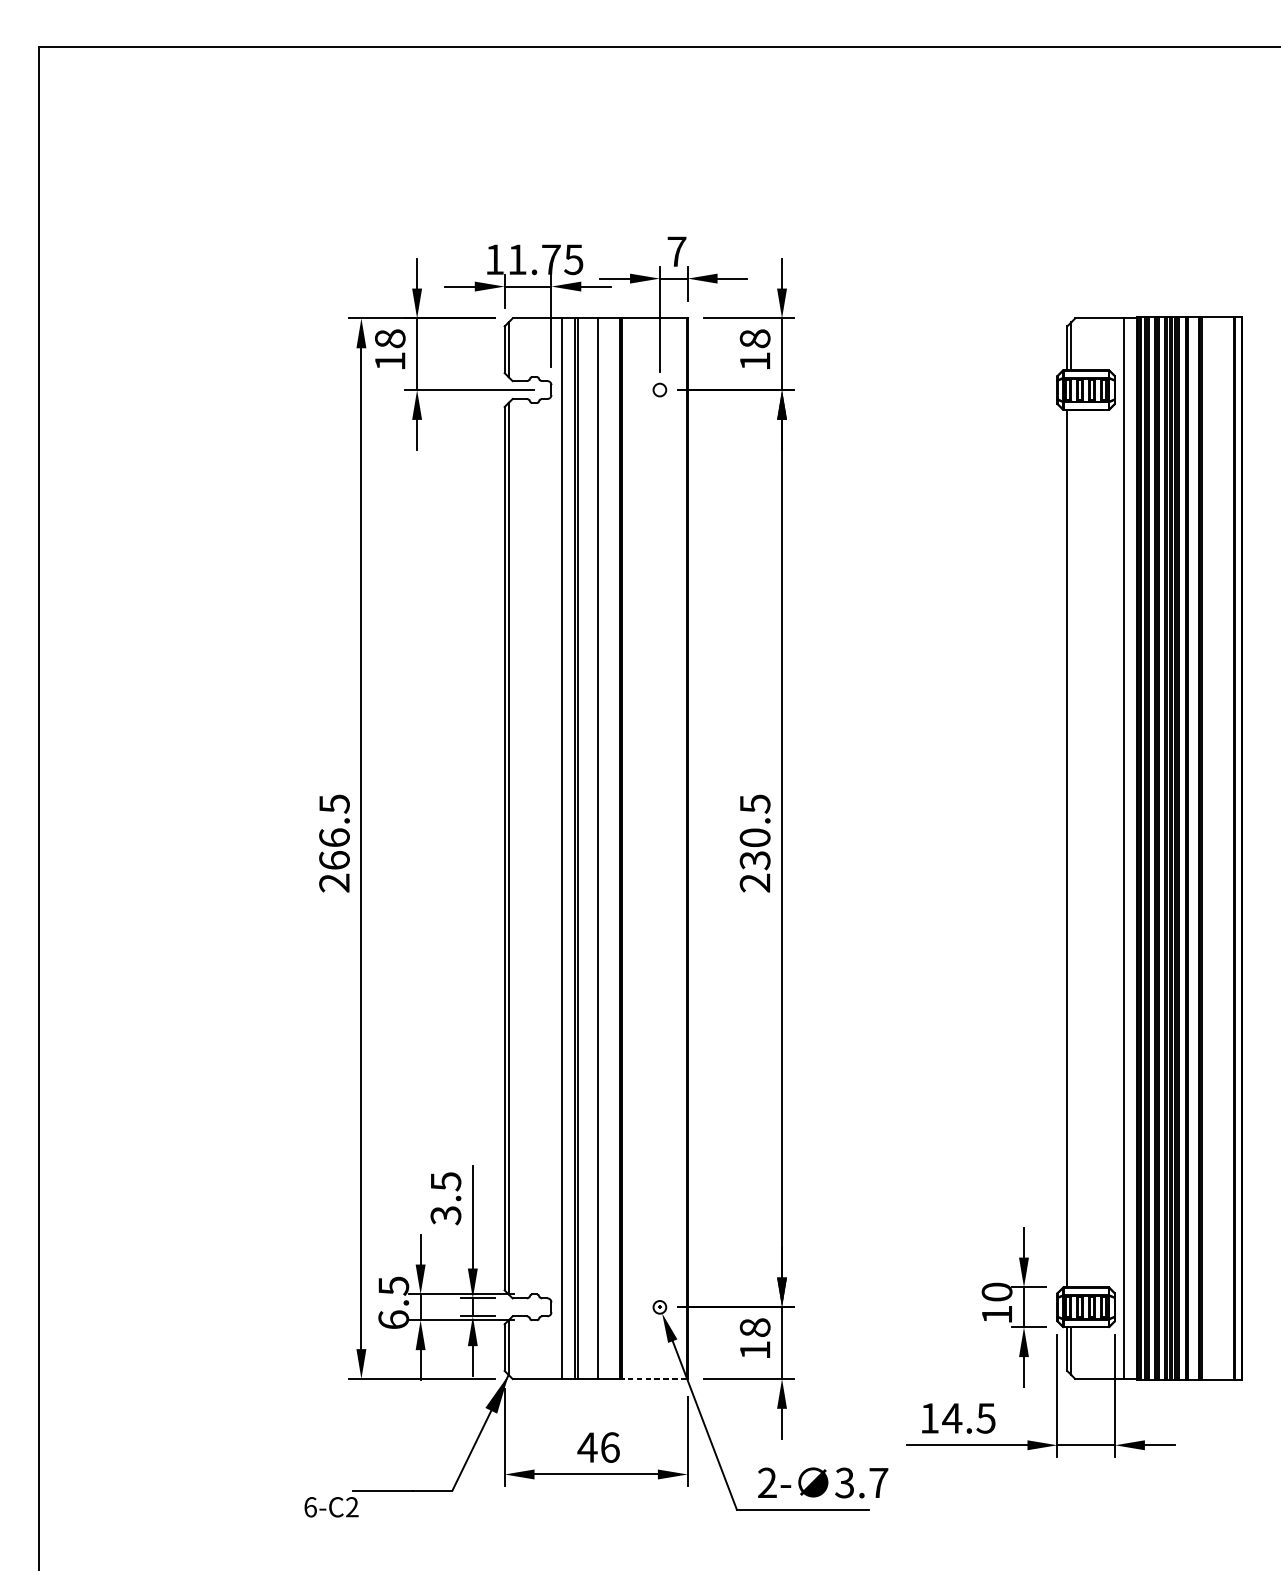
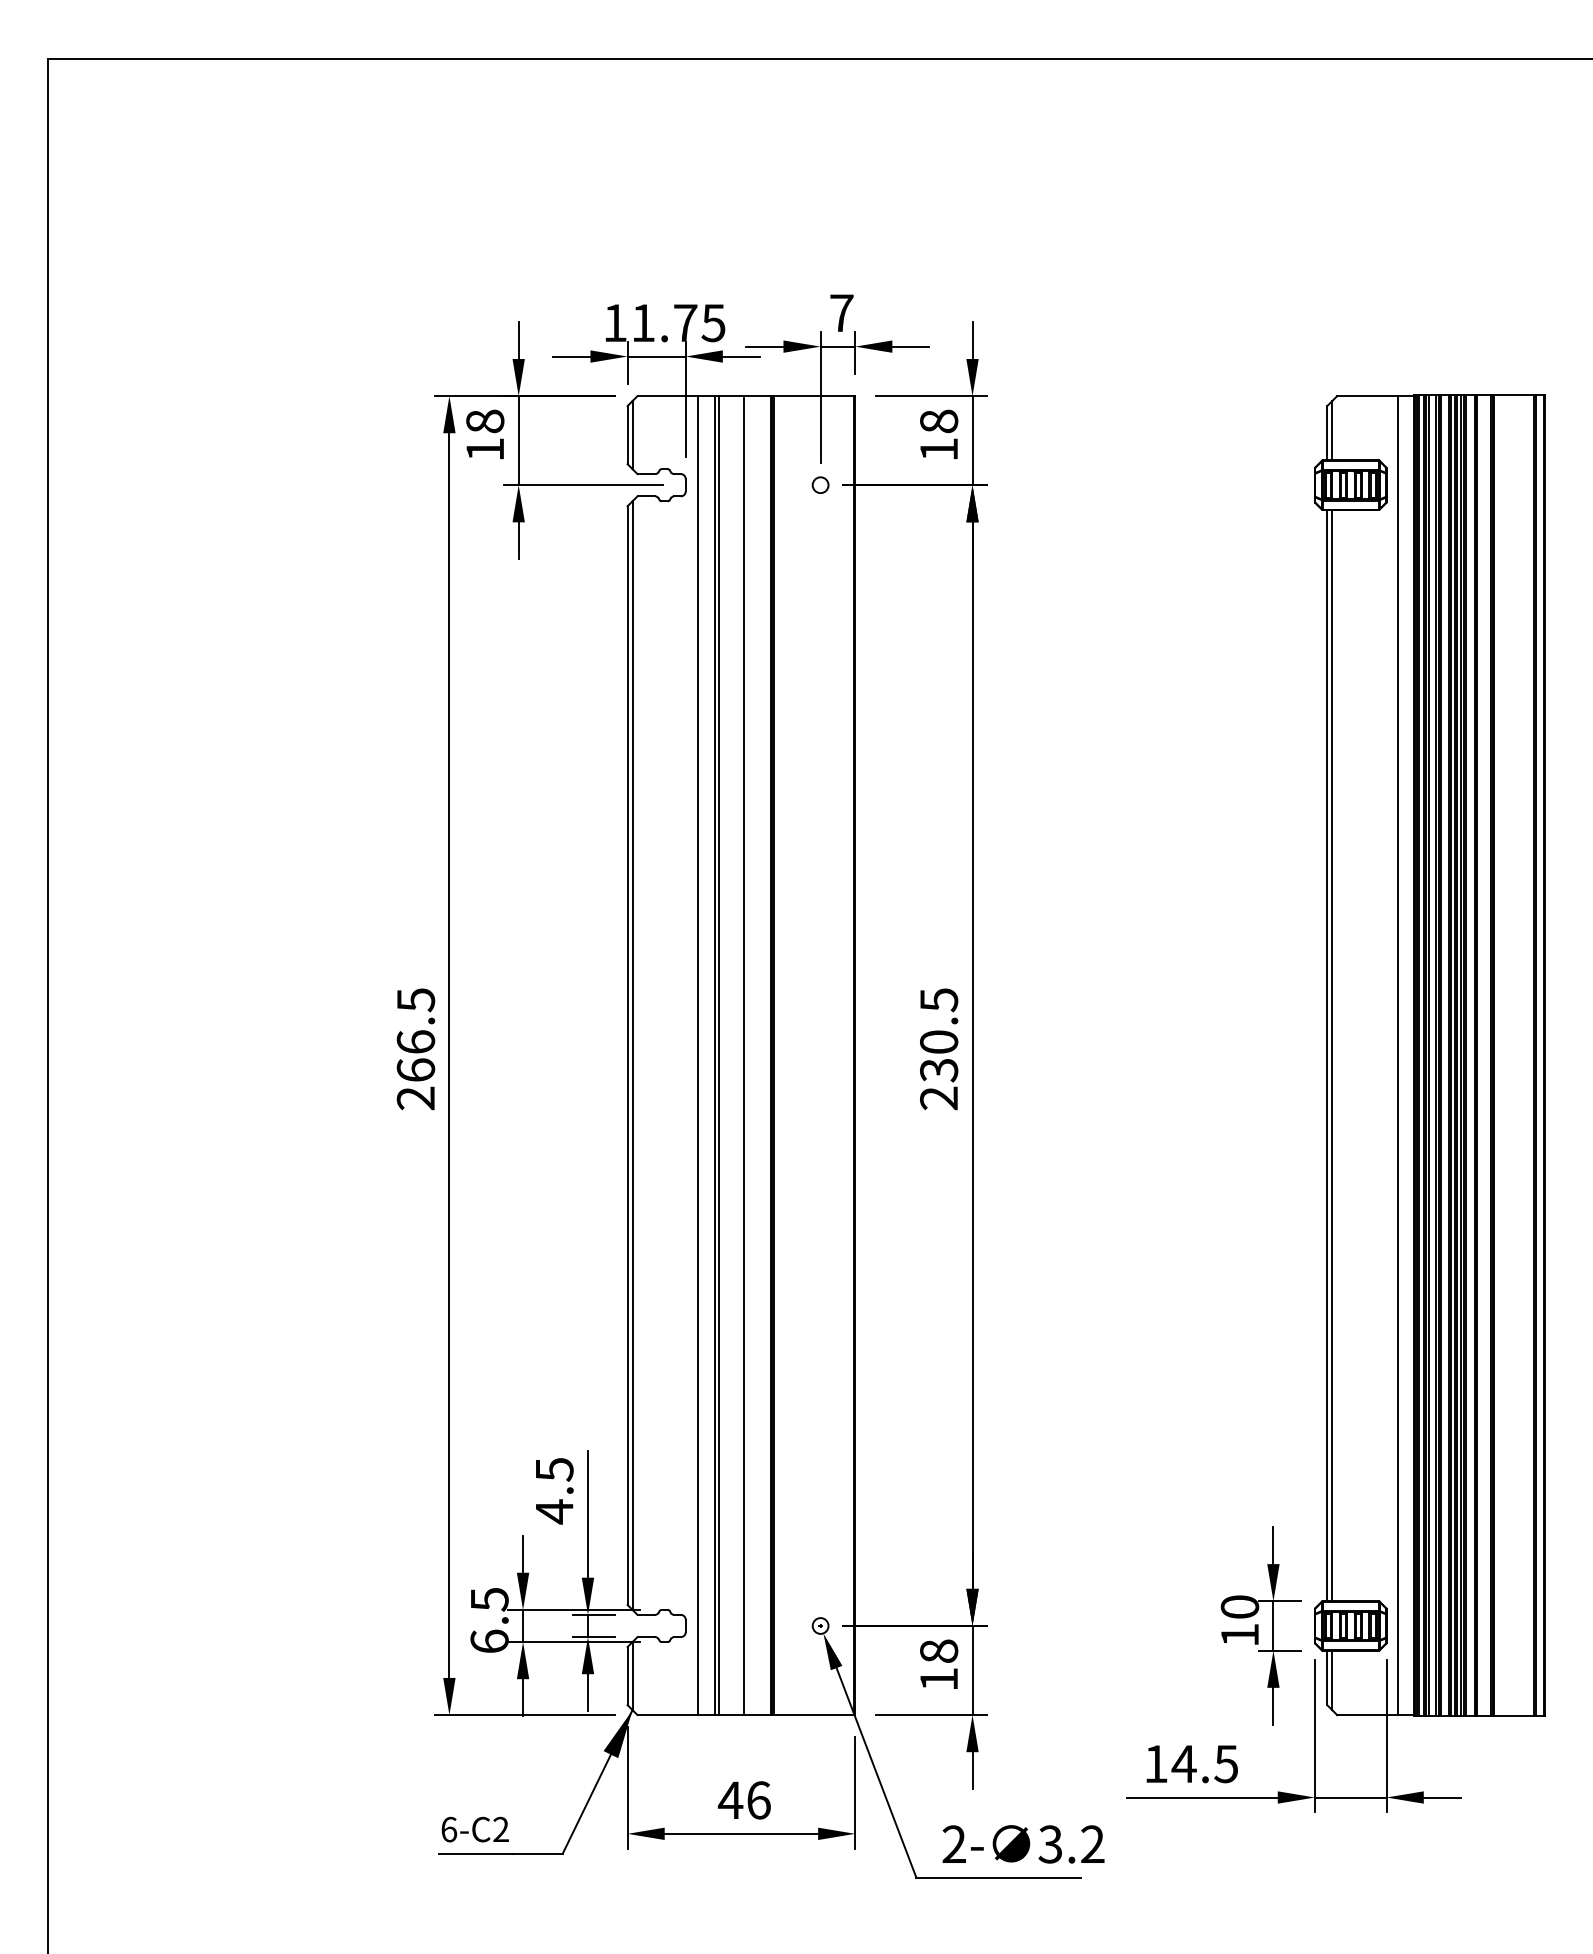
line: (1071, 848) -> (1332, 1055), added
text: (445, 1215) -> (554, 1511), 3.5 -> 4.5
line: (654, 1379) -> (813, 1715), dashed -> solid
text: (878, 1482) -> (1092, 1843), 3.7 -> 3.2
text: (330, 1507) -> (474, 1829), moved

